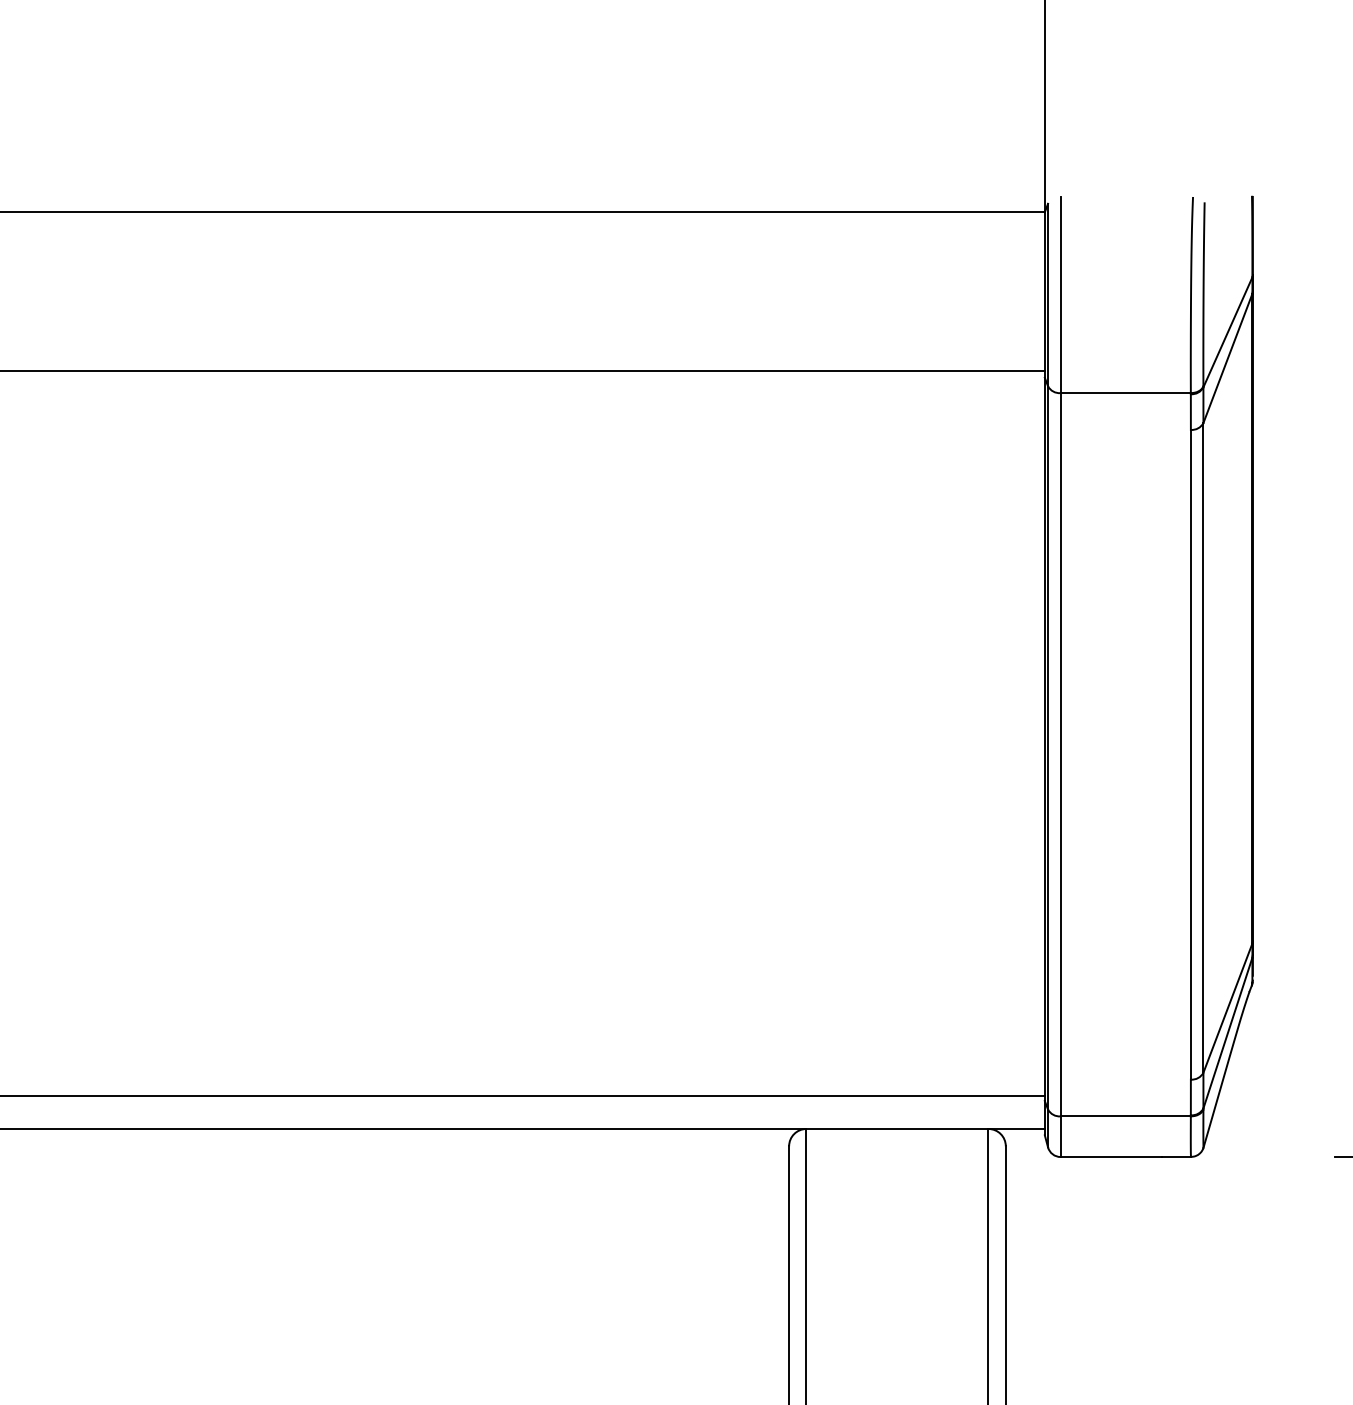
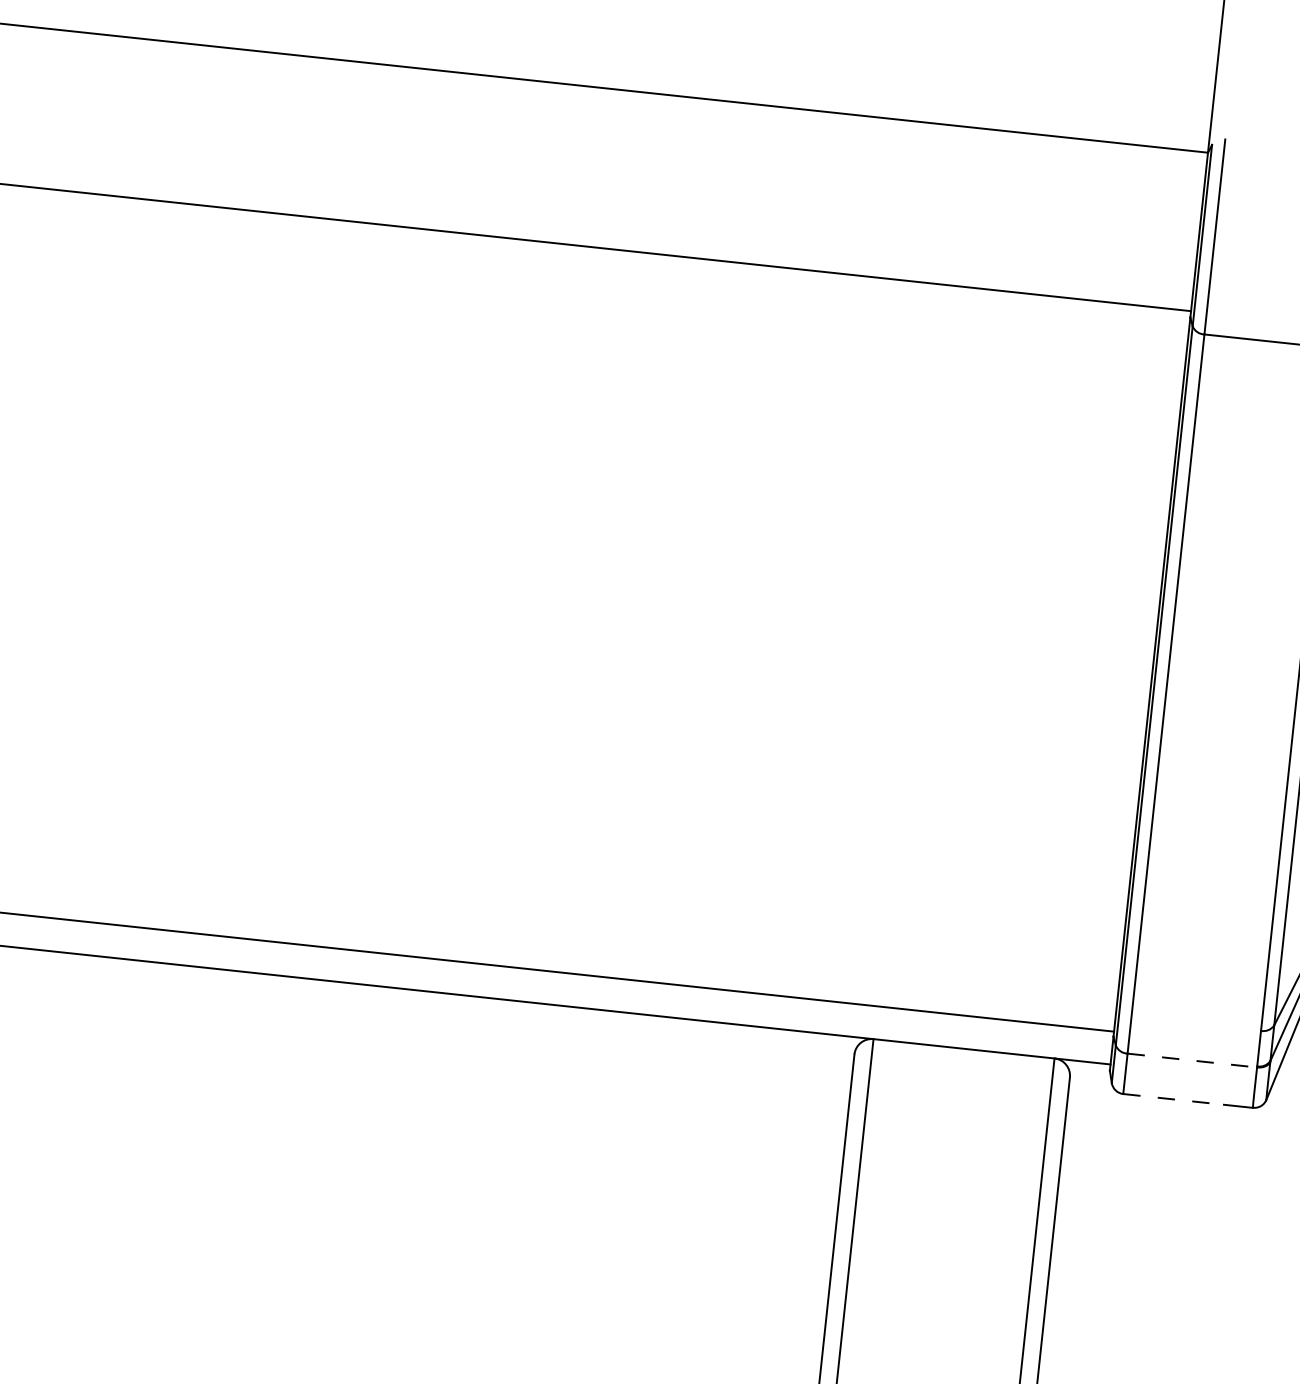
line: (1126, 1116) -> (1193, 1060), solid -> dashed
line: (1111, 1157) -> (1173, 1099), solid -> dashed

